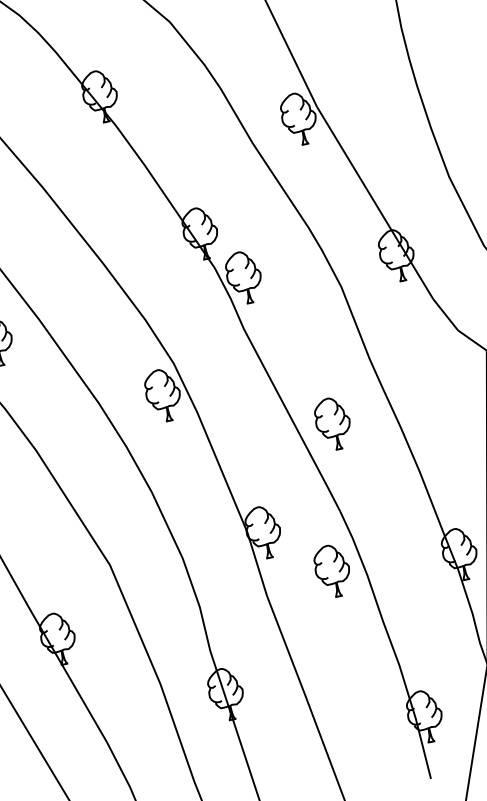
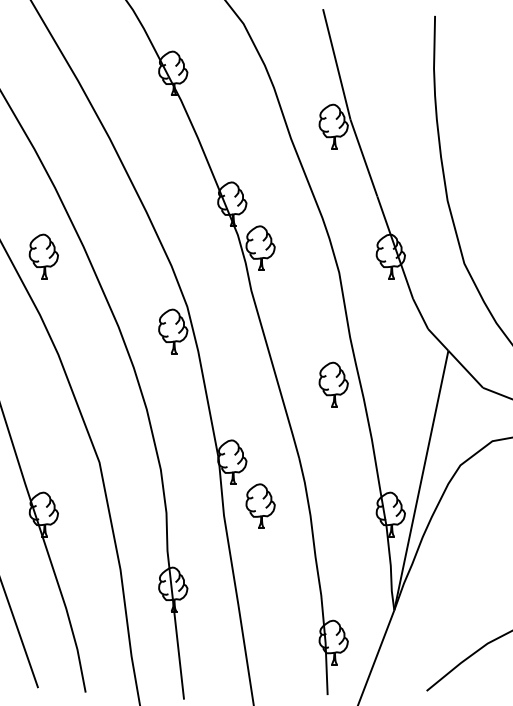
part: (332, 423) -> (333, 384), moved
part: (332, 570) -> (260, 505), moved

